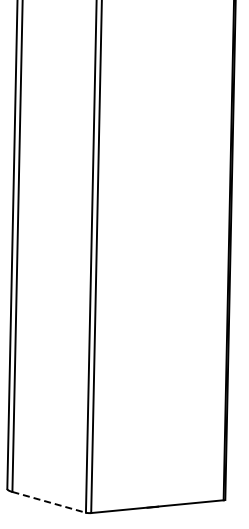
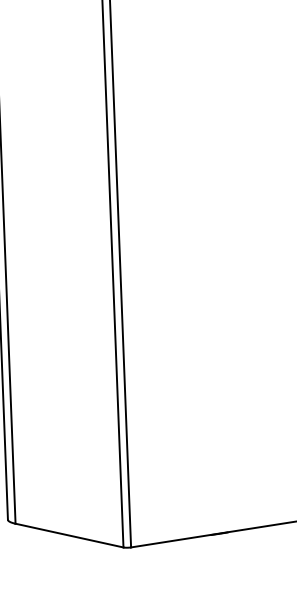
line: (49, 502) -> (69, 535), dashed -> solid

